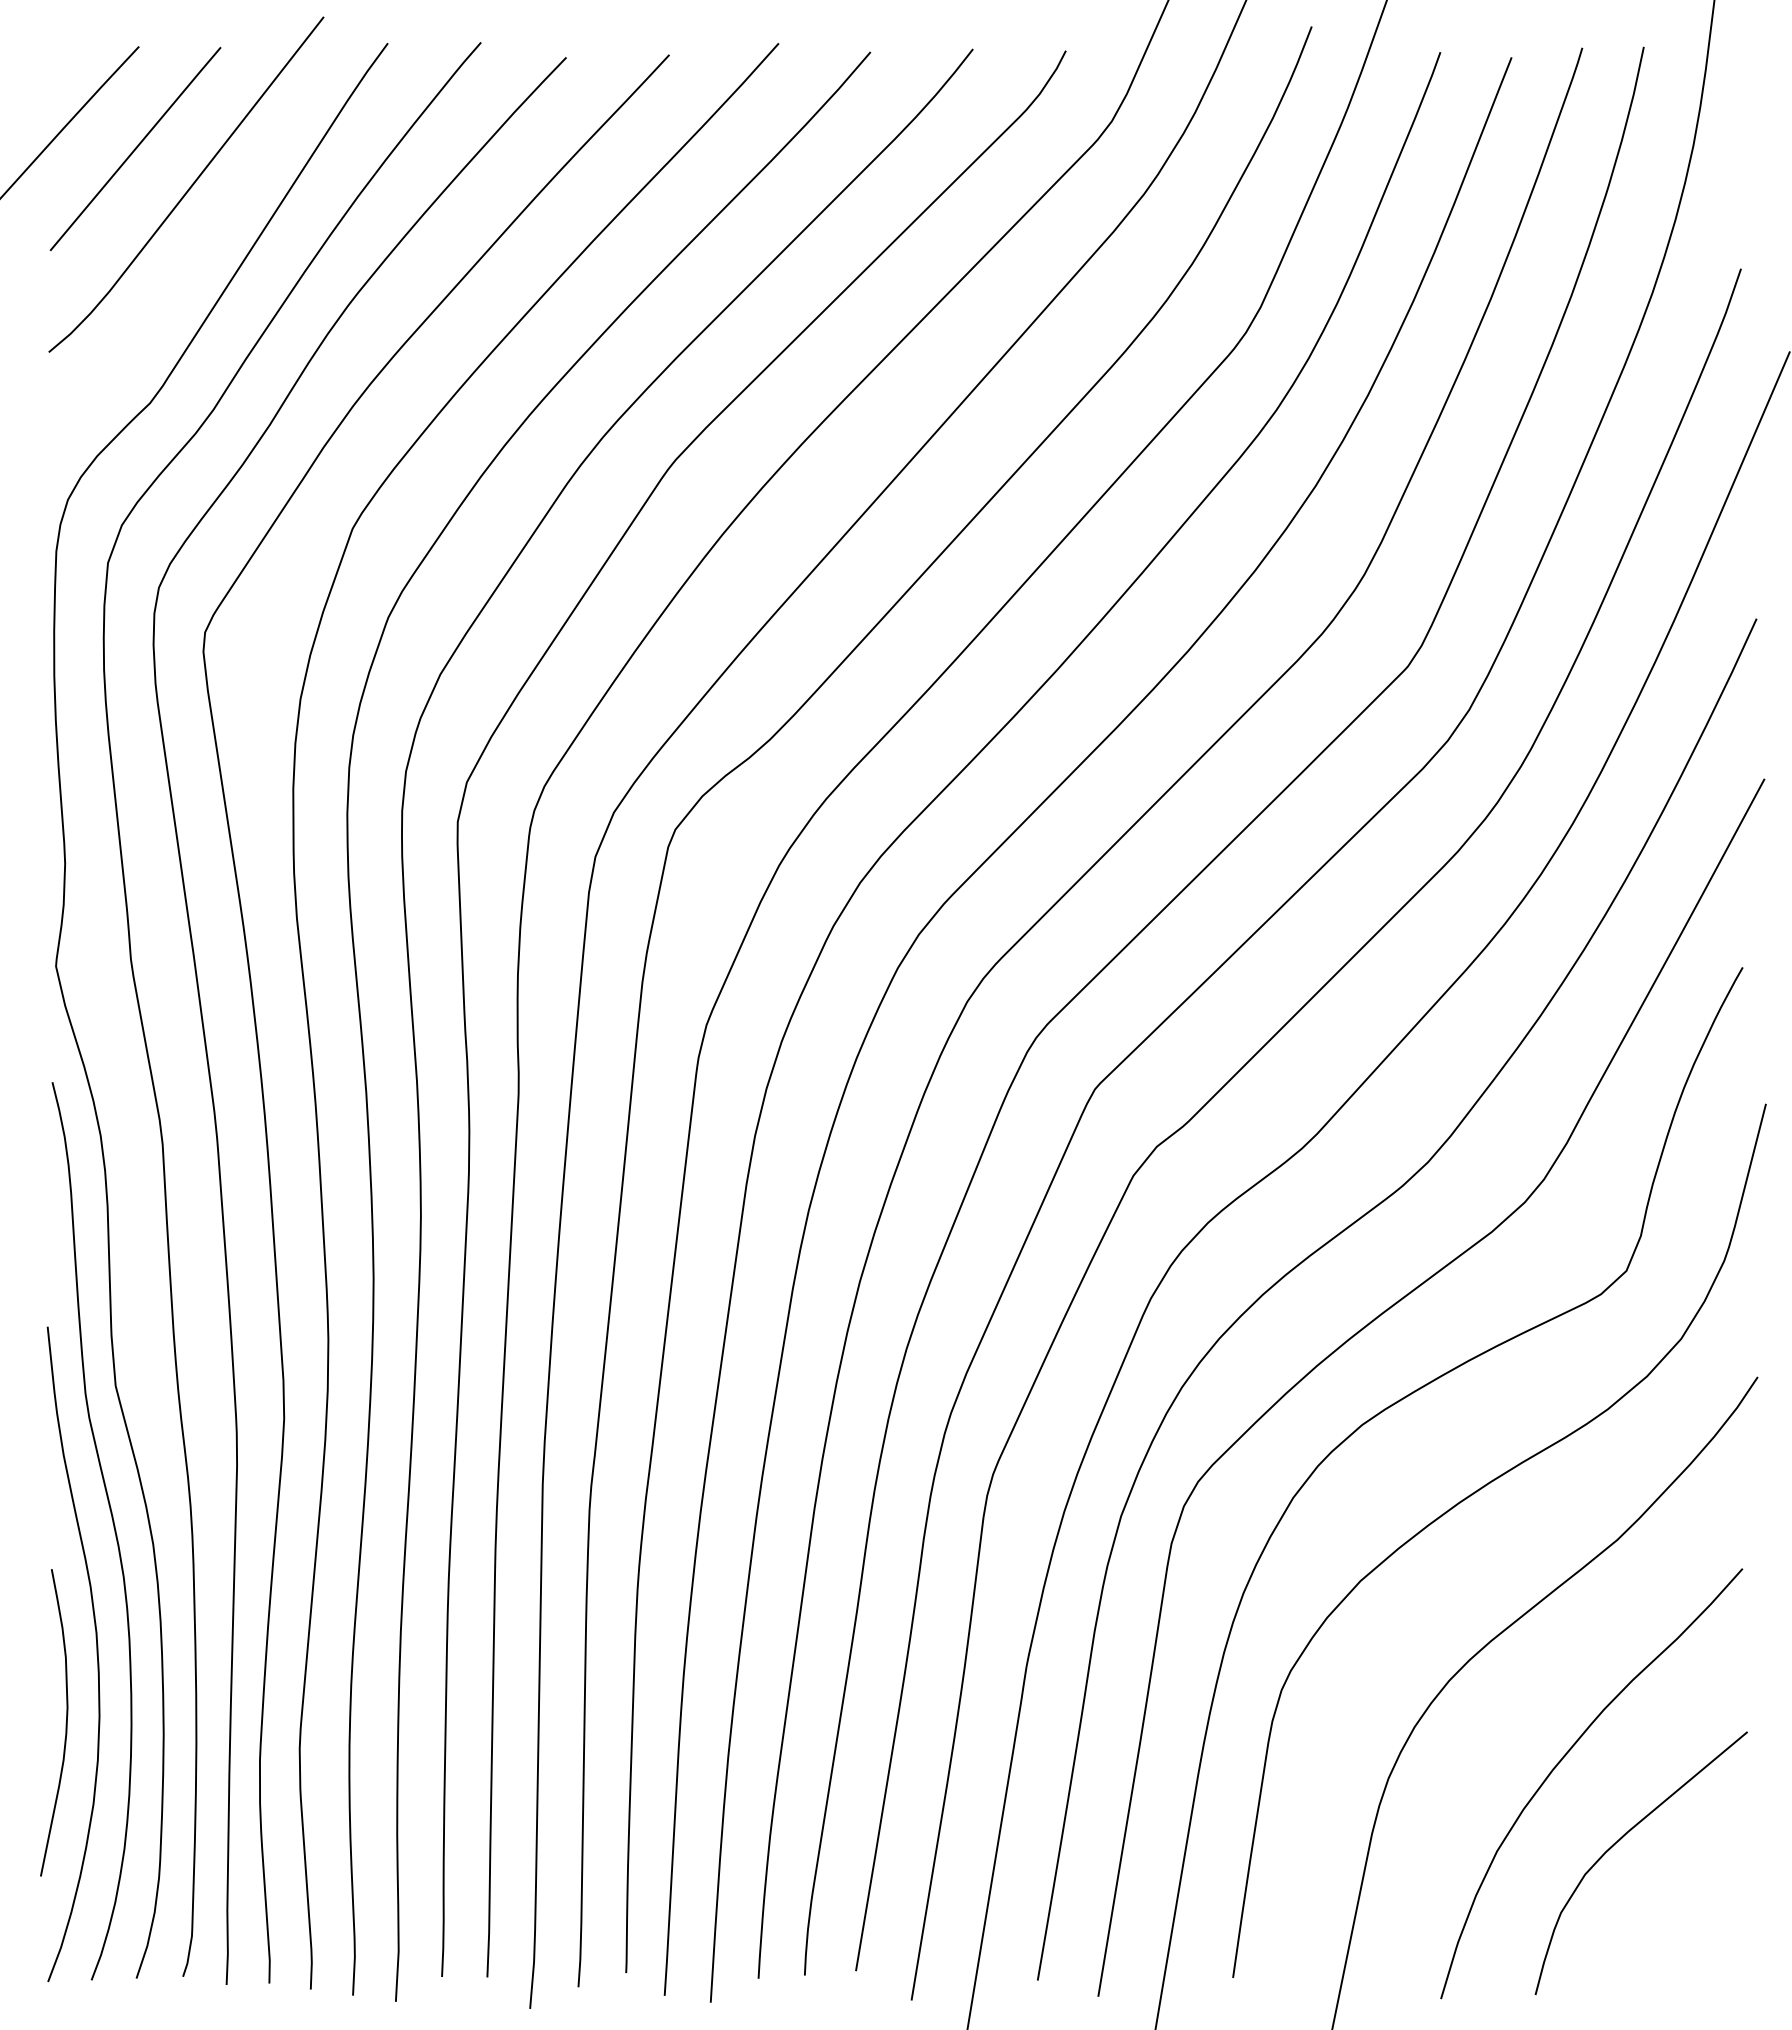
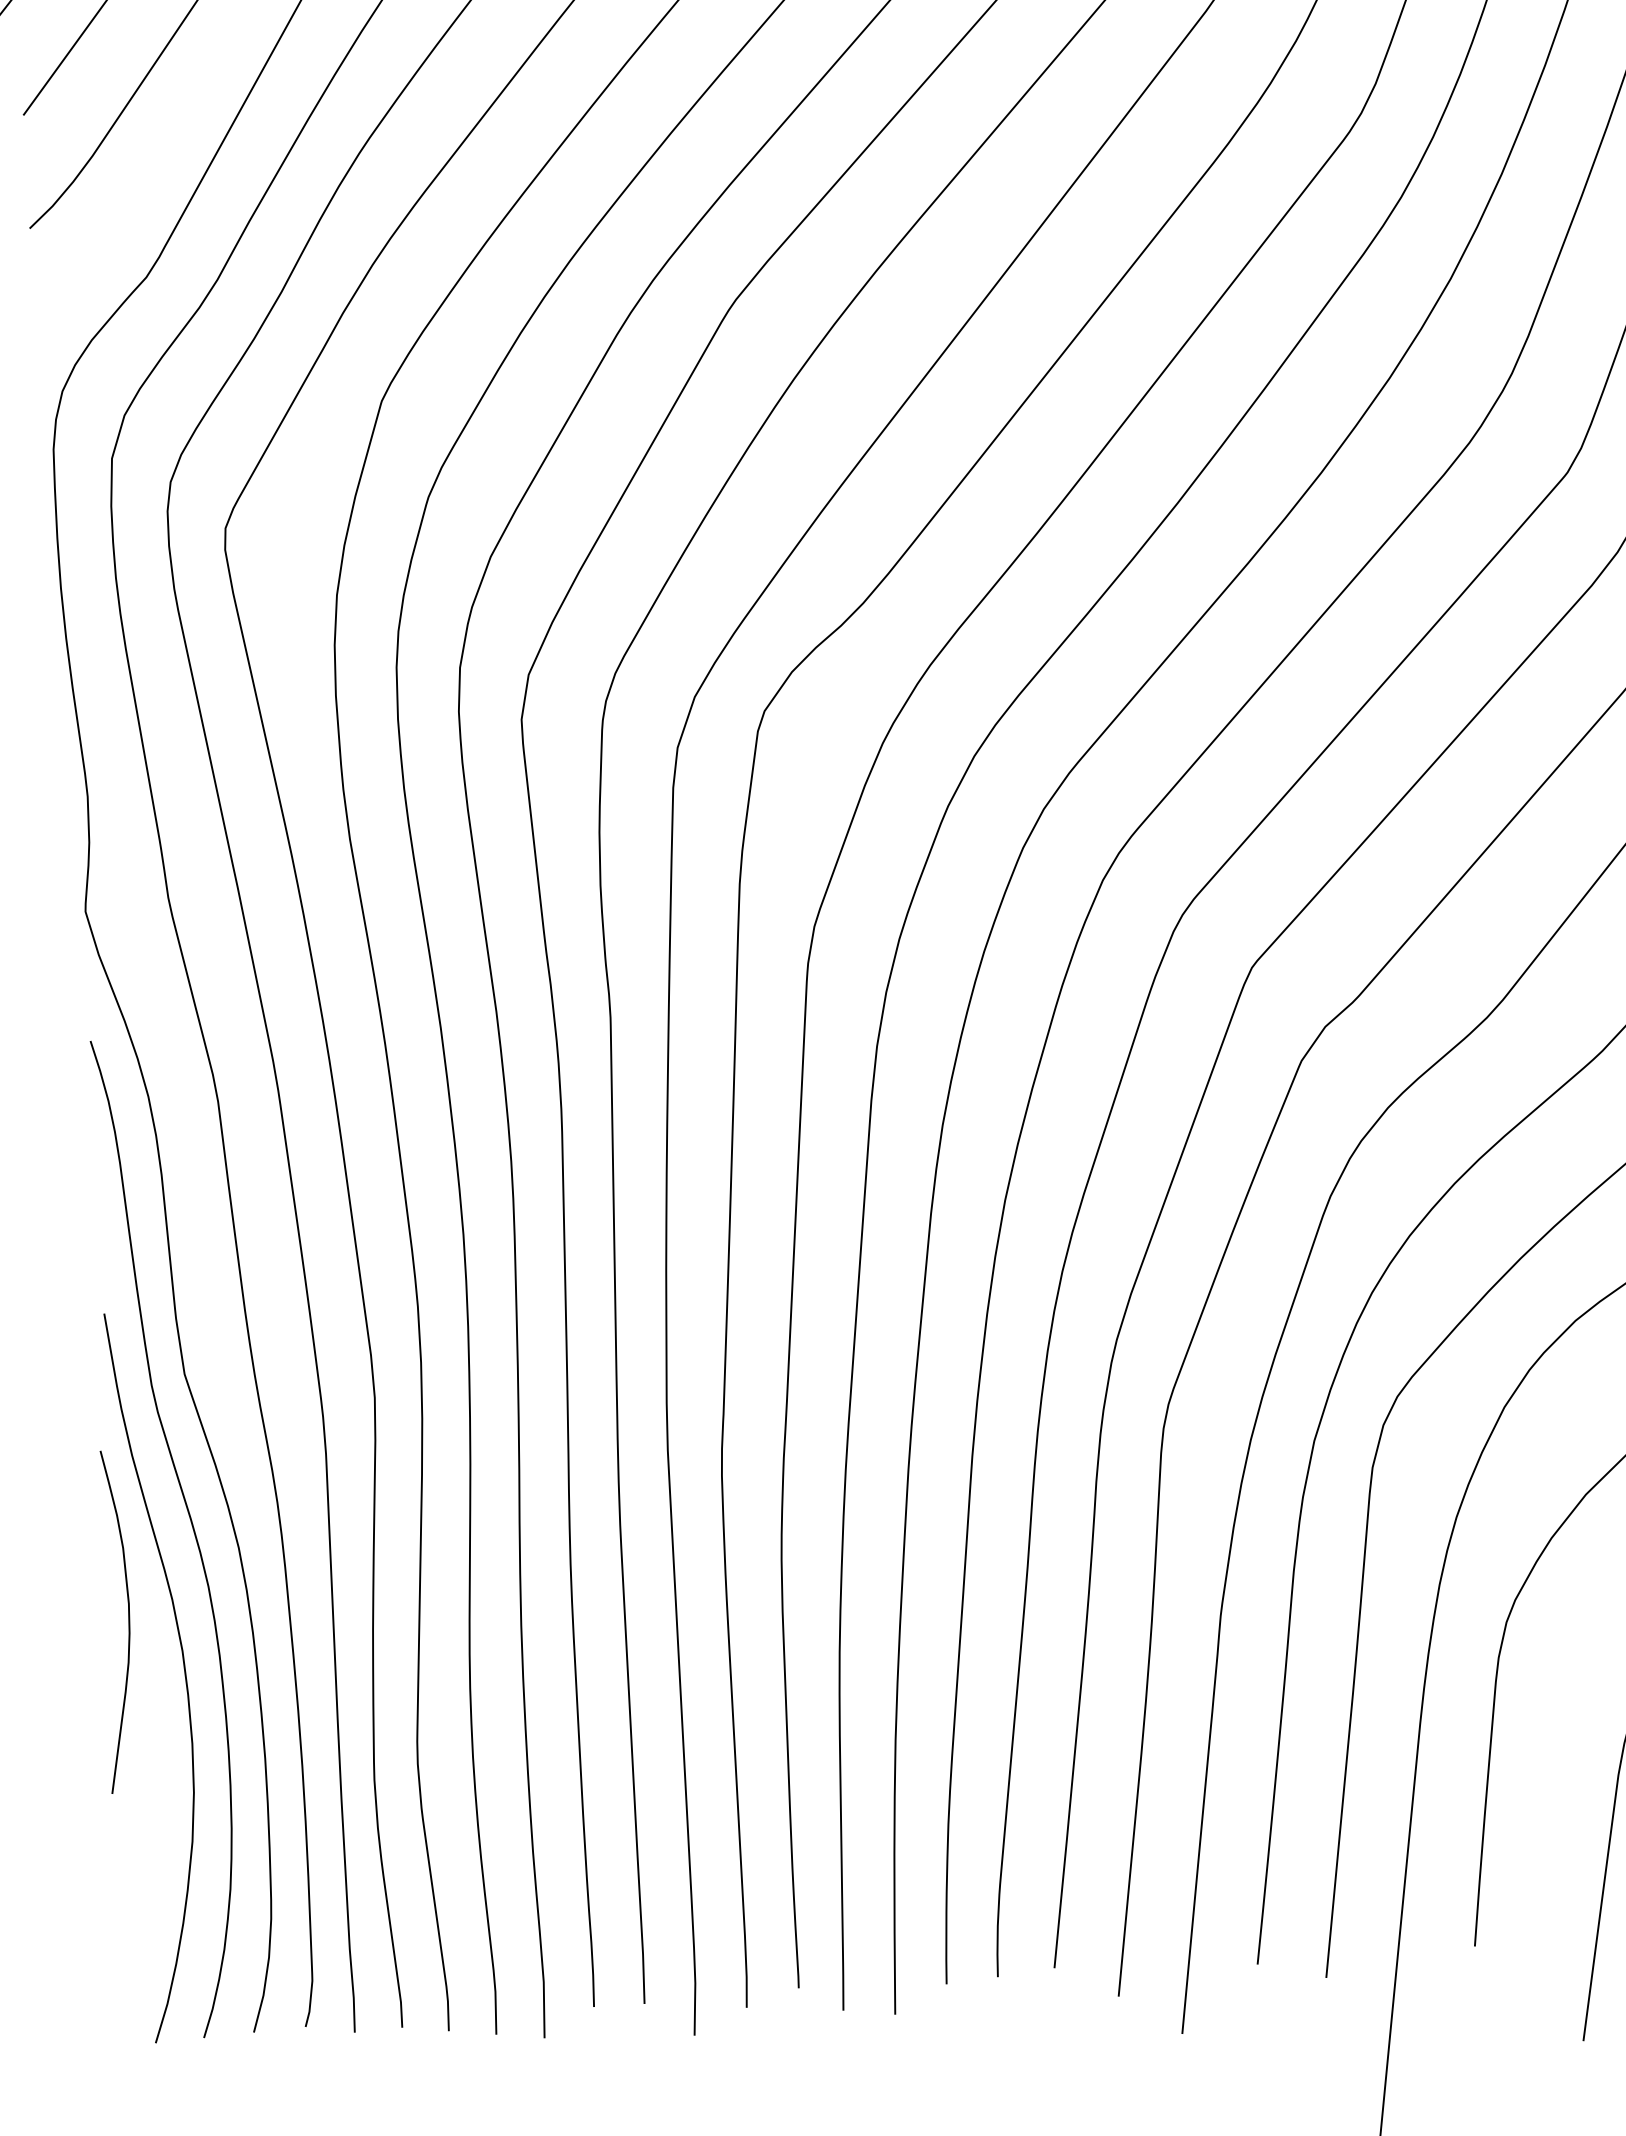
curve: (65, 1723) -> (127, 1621), moved

